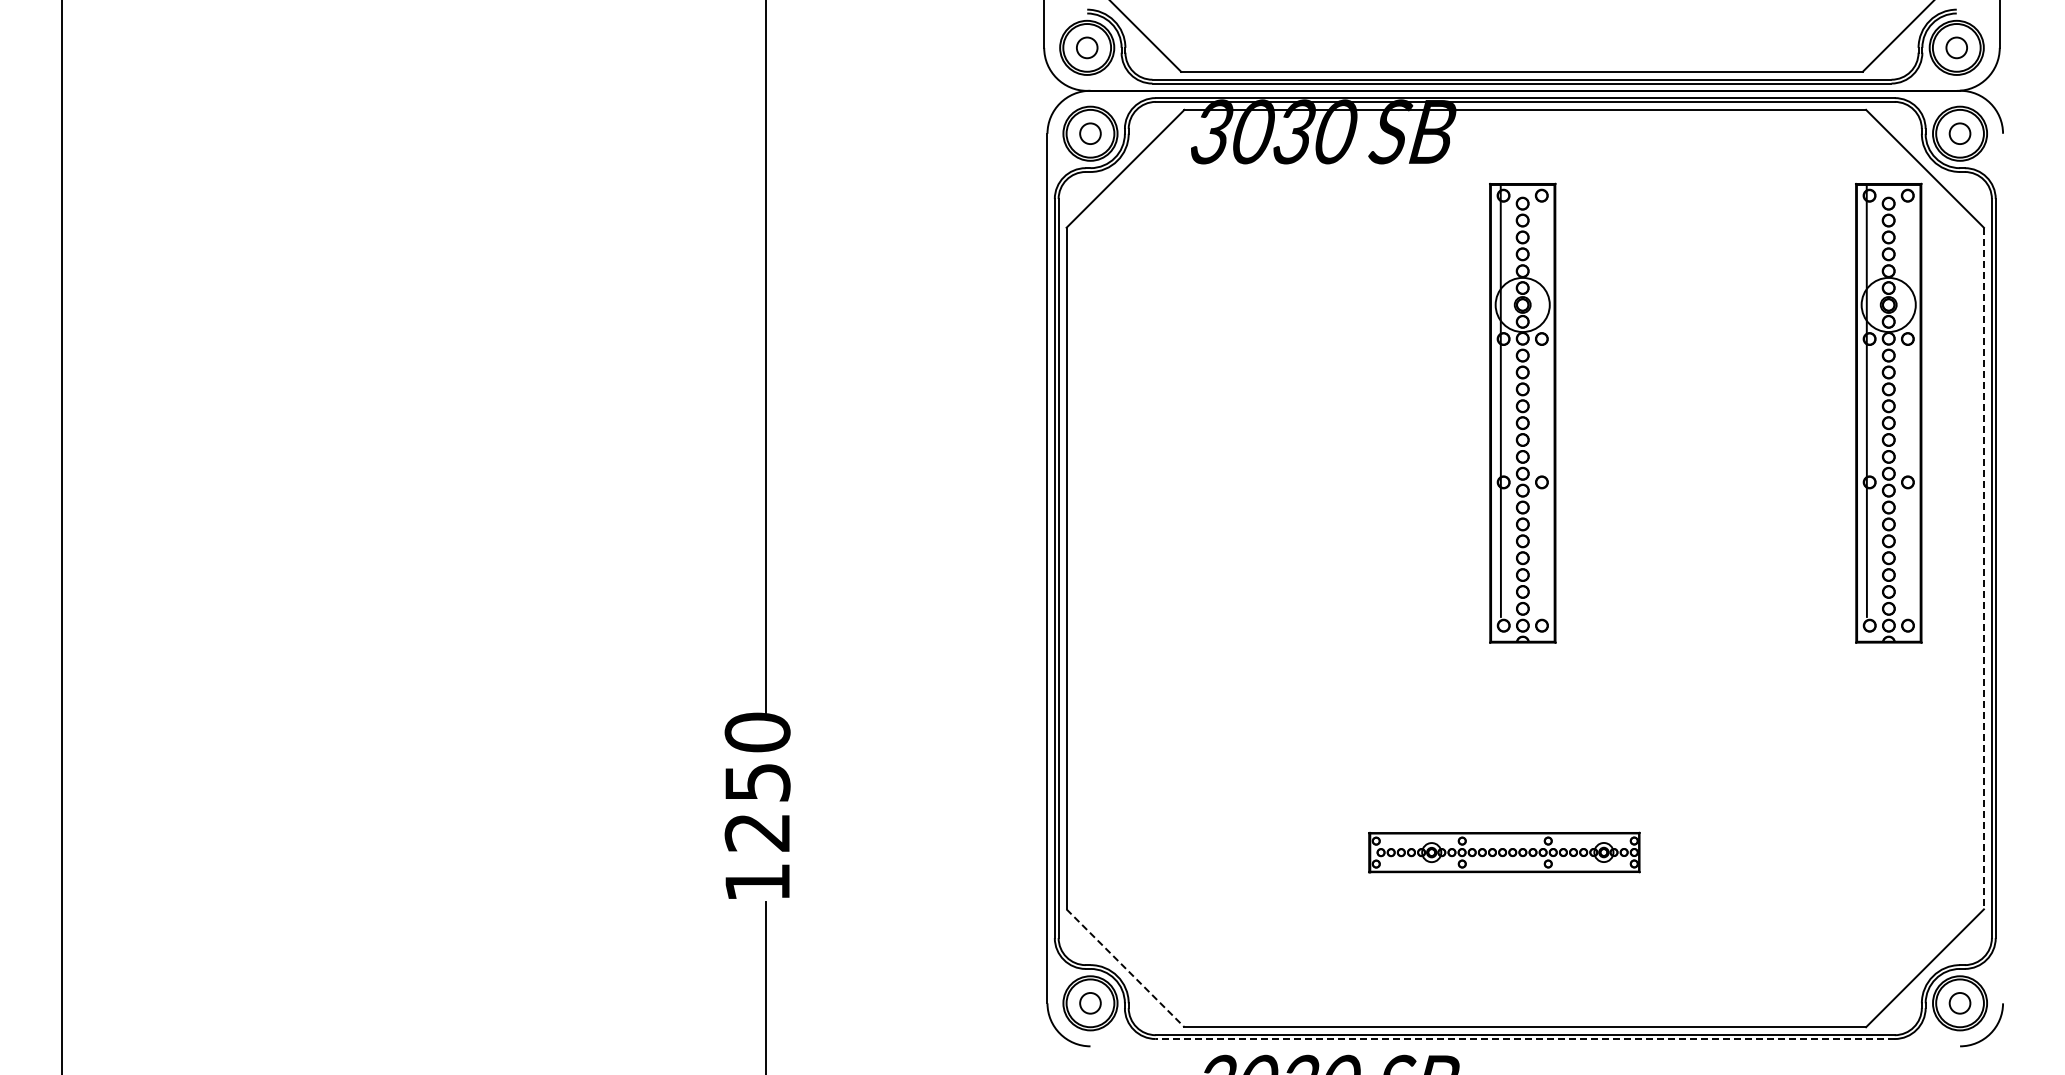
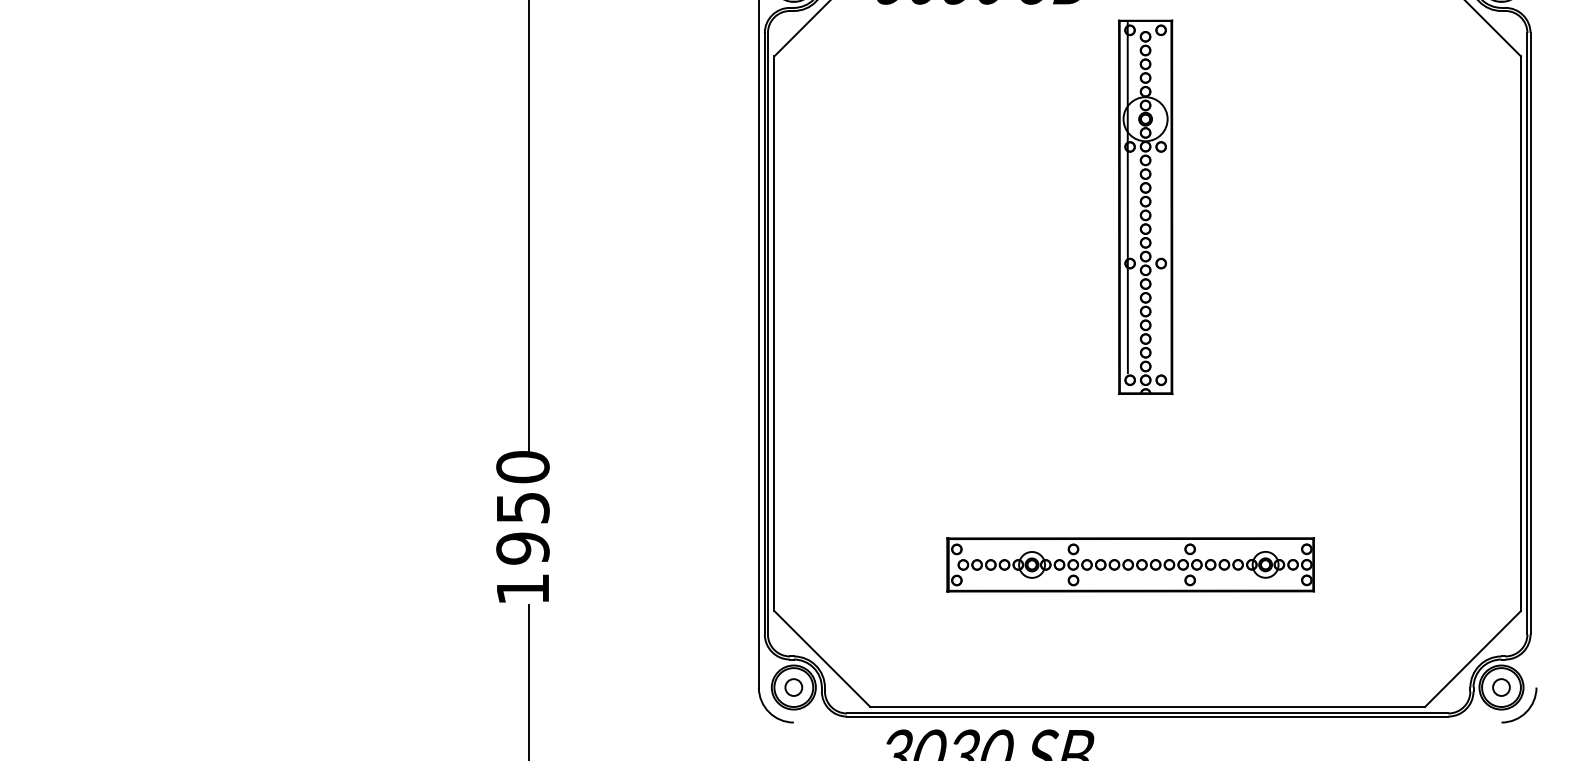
part: (1888, 412) -> (1443, 206), removed
line: (1983, 568) -> (1520, 333), dashed -> solid
text: (757, 832) -> (522, 548), 1250 -> 1950
part: (1504, 852) -> (1130, 564), size x1.67
line: (1125, 968) -> (822, 659), dashed -> solid
line: (1524, 1039) -> (1147, 716), dashed -> solid

